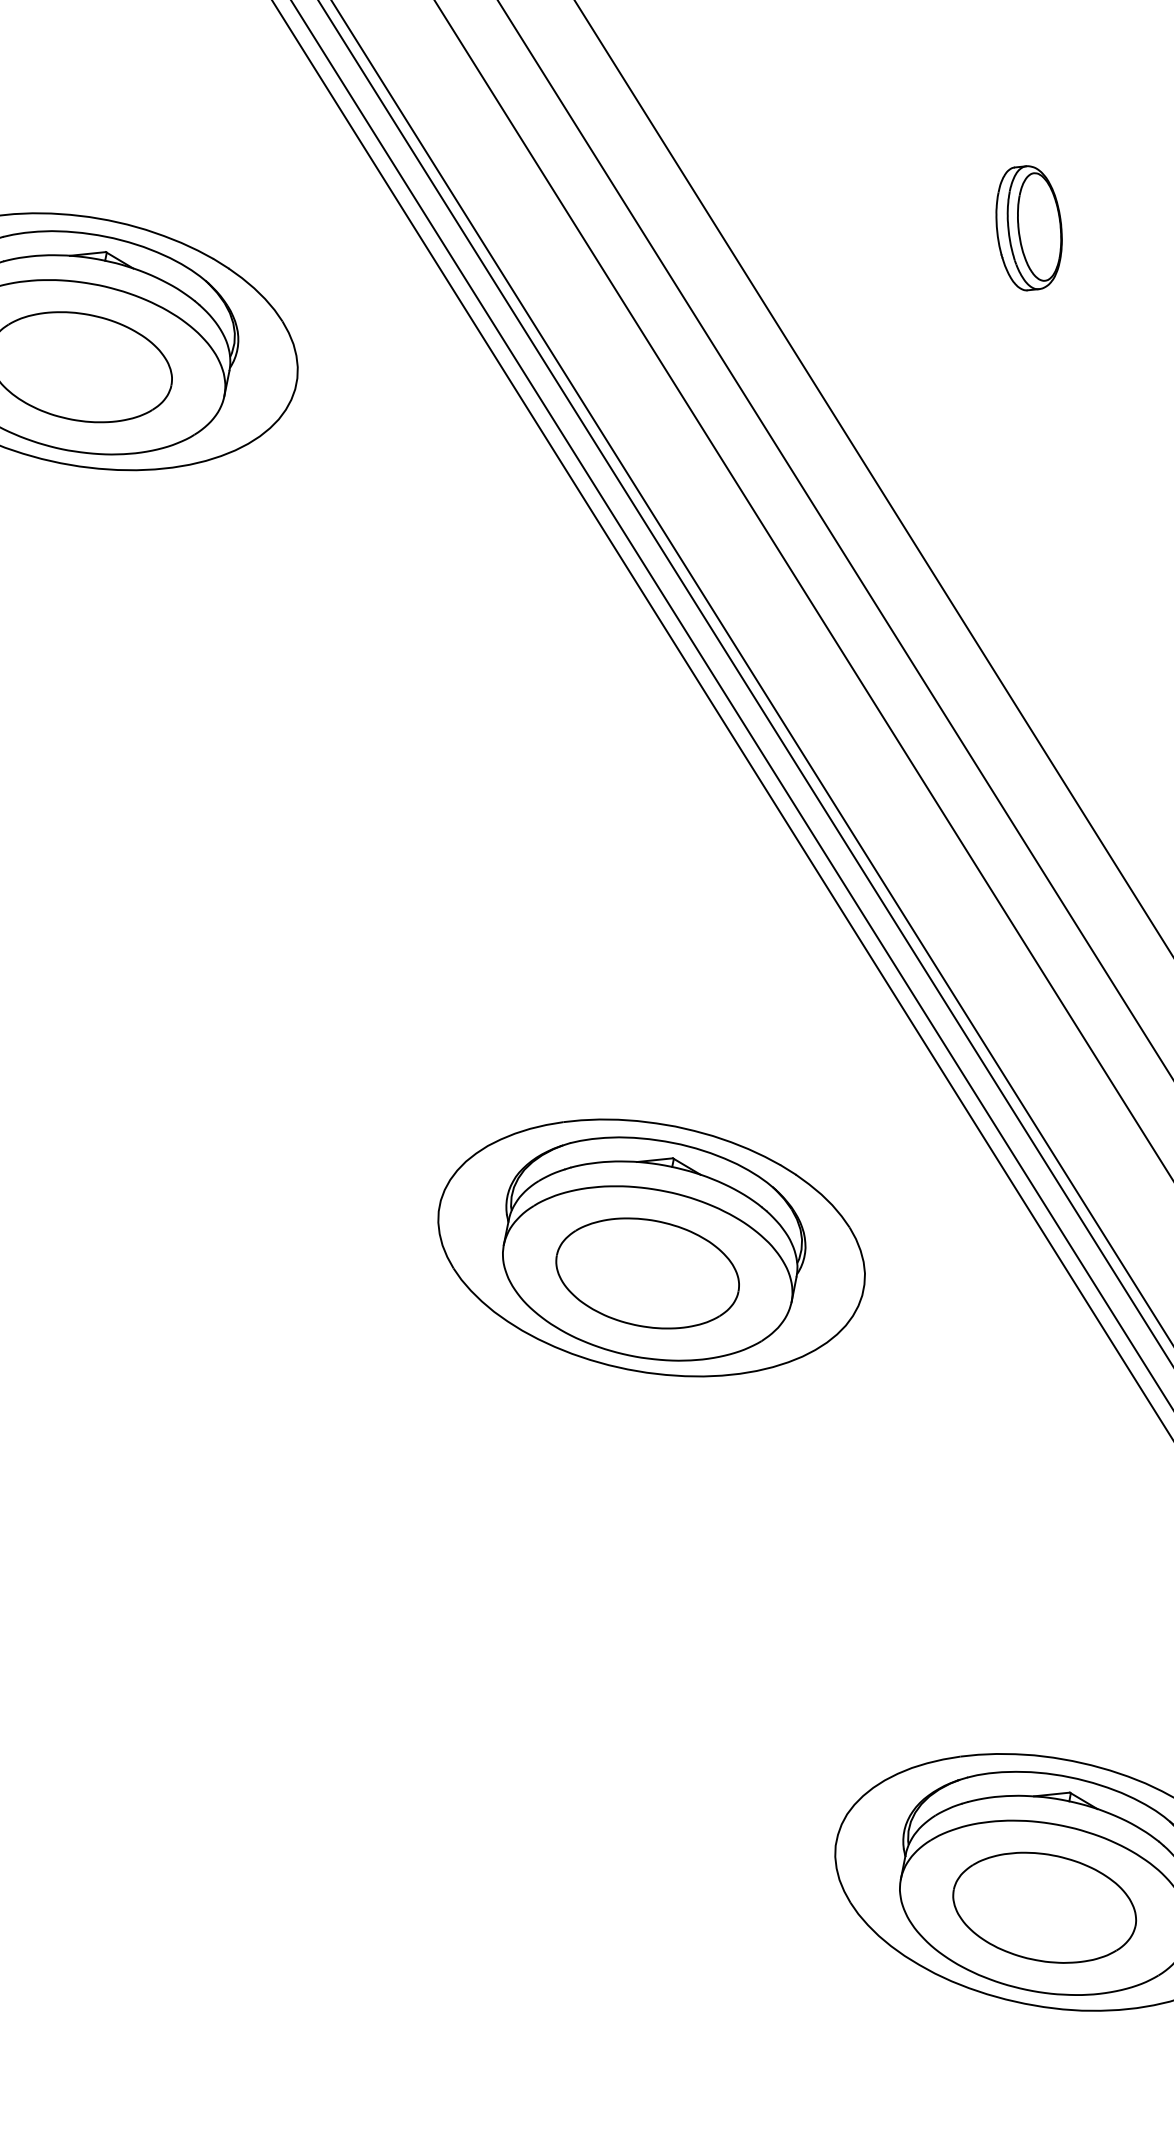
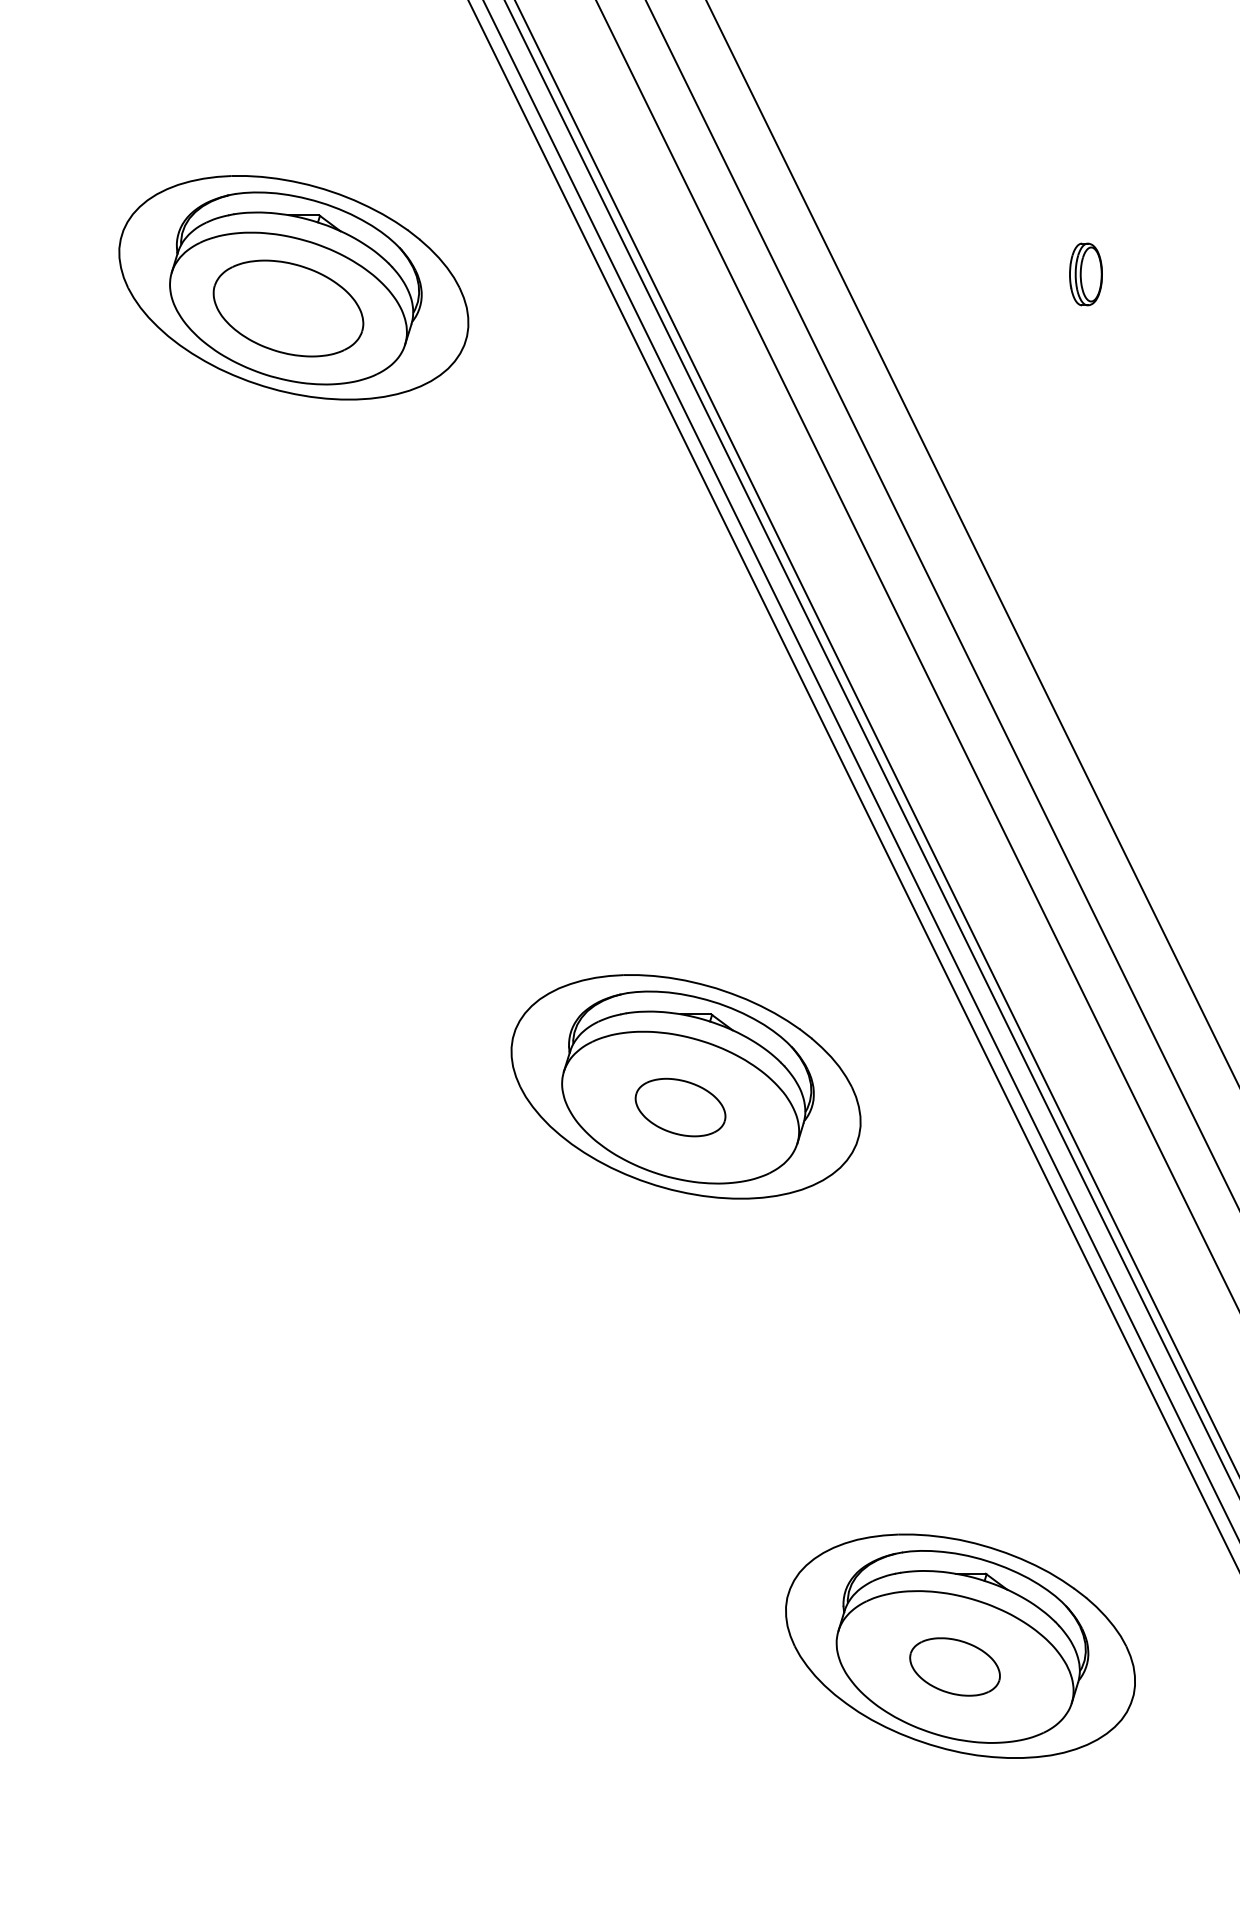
part: (1028, 228) -> (1085, 274), size x0.6
part: (647, 1273) -> (680, 1107), size x0.6
part: (1043, 1907) -> (954, 1666), size x0.6

